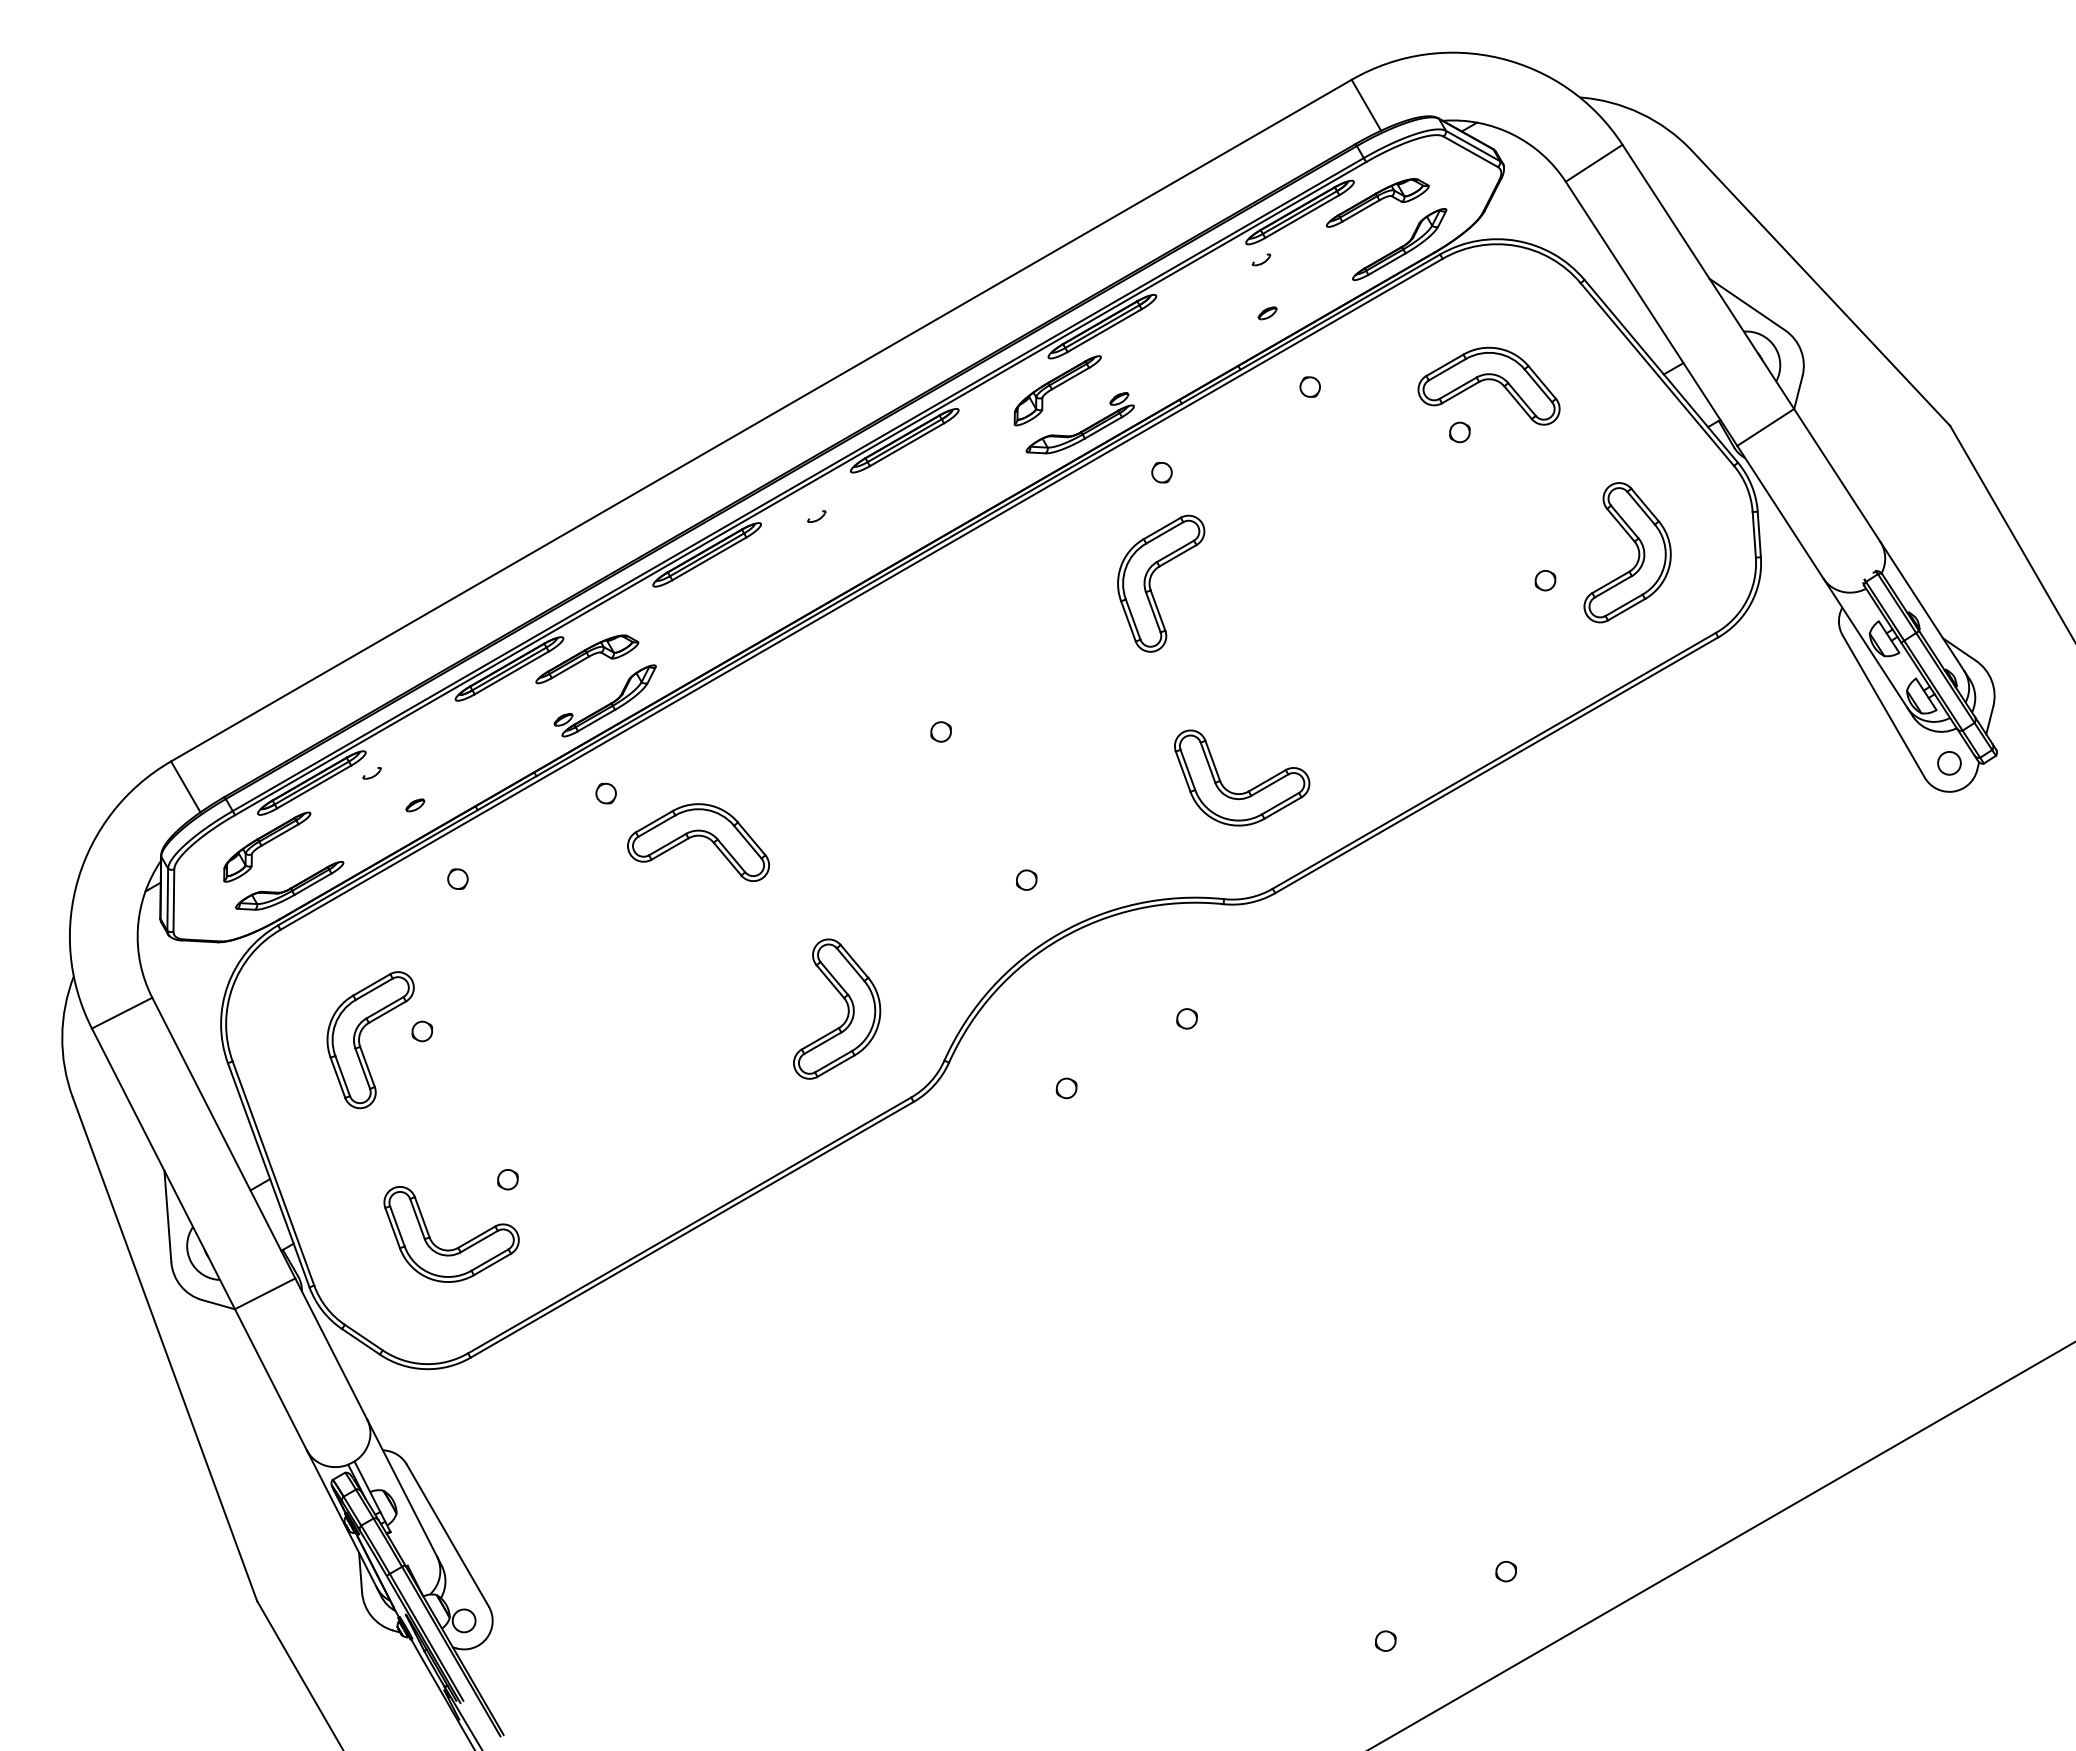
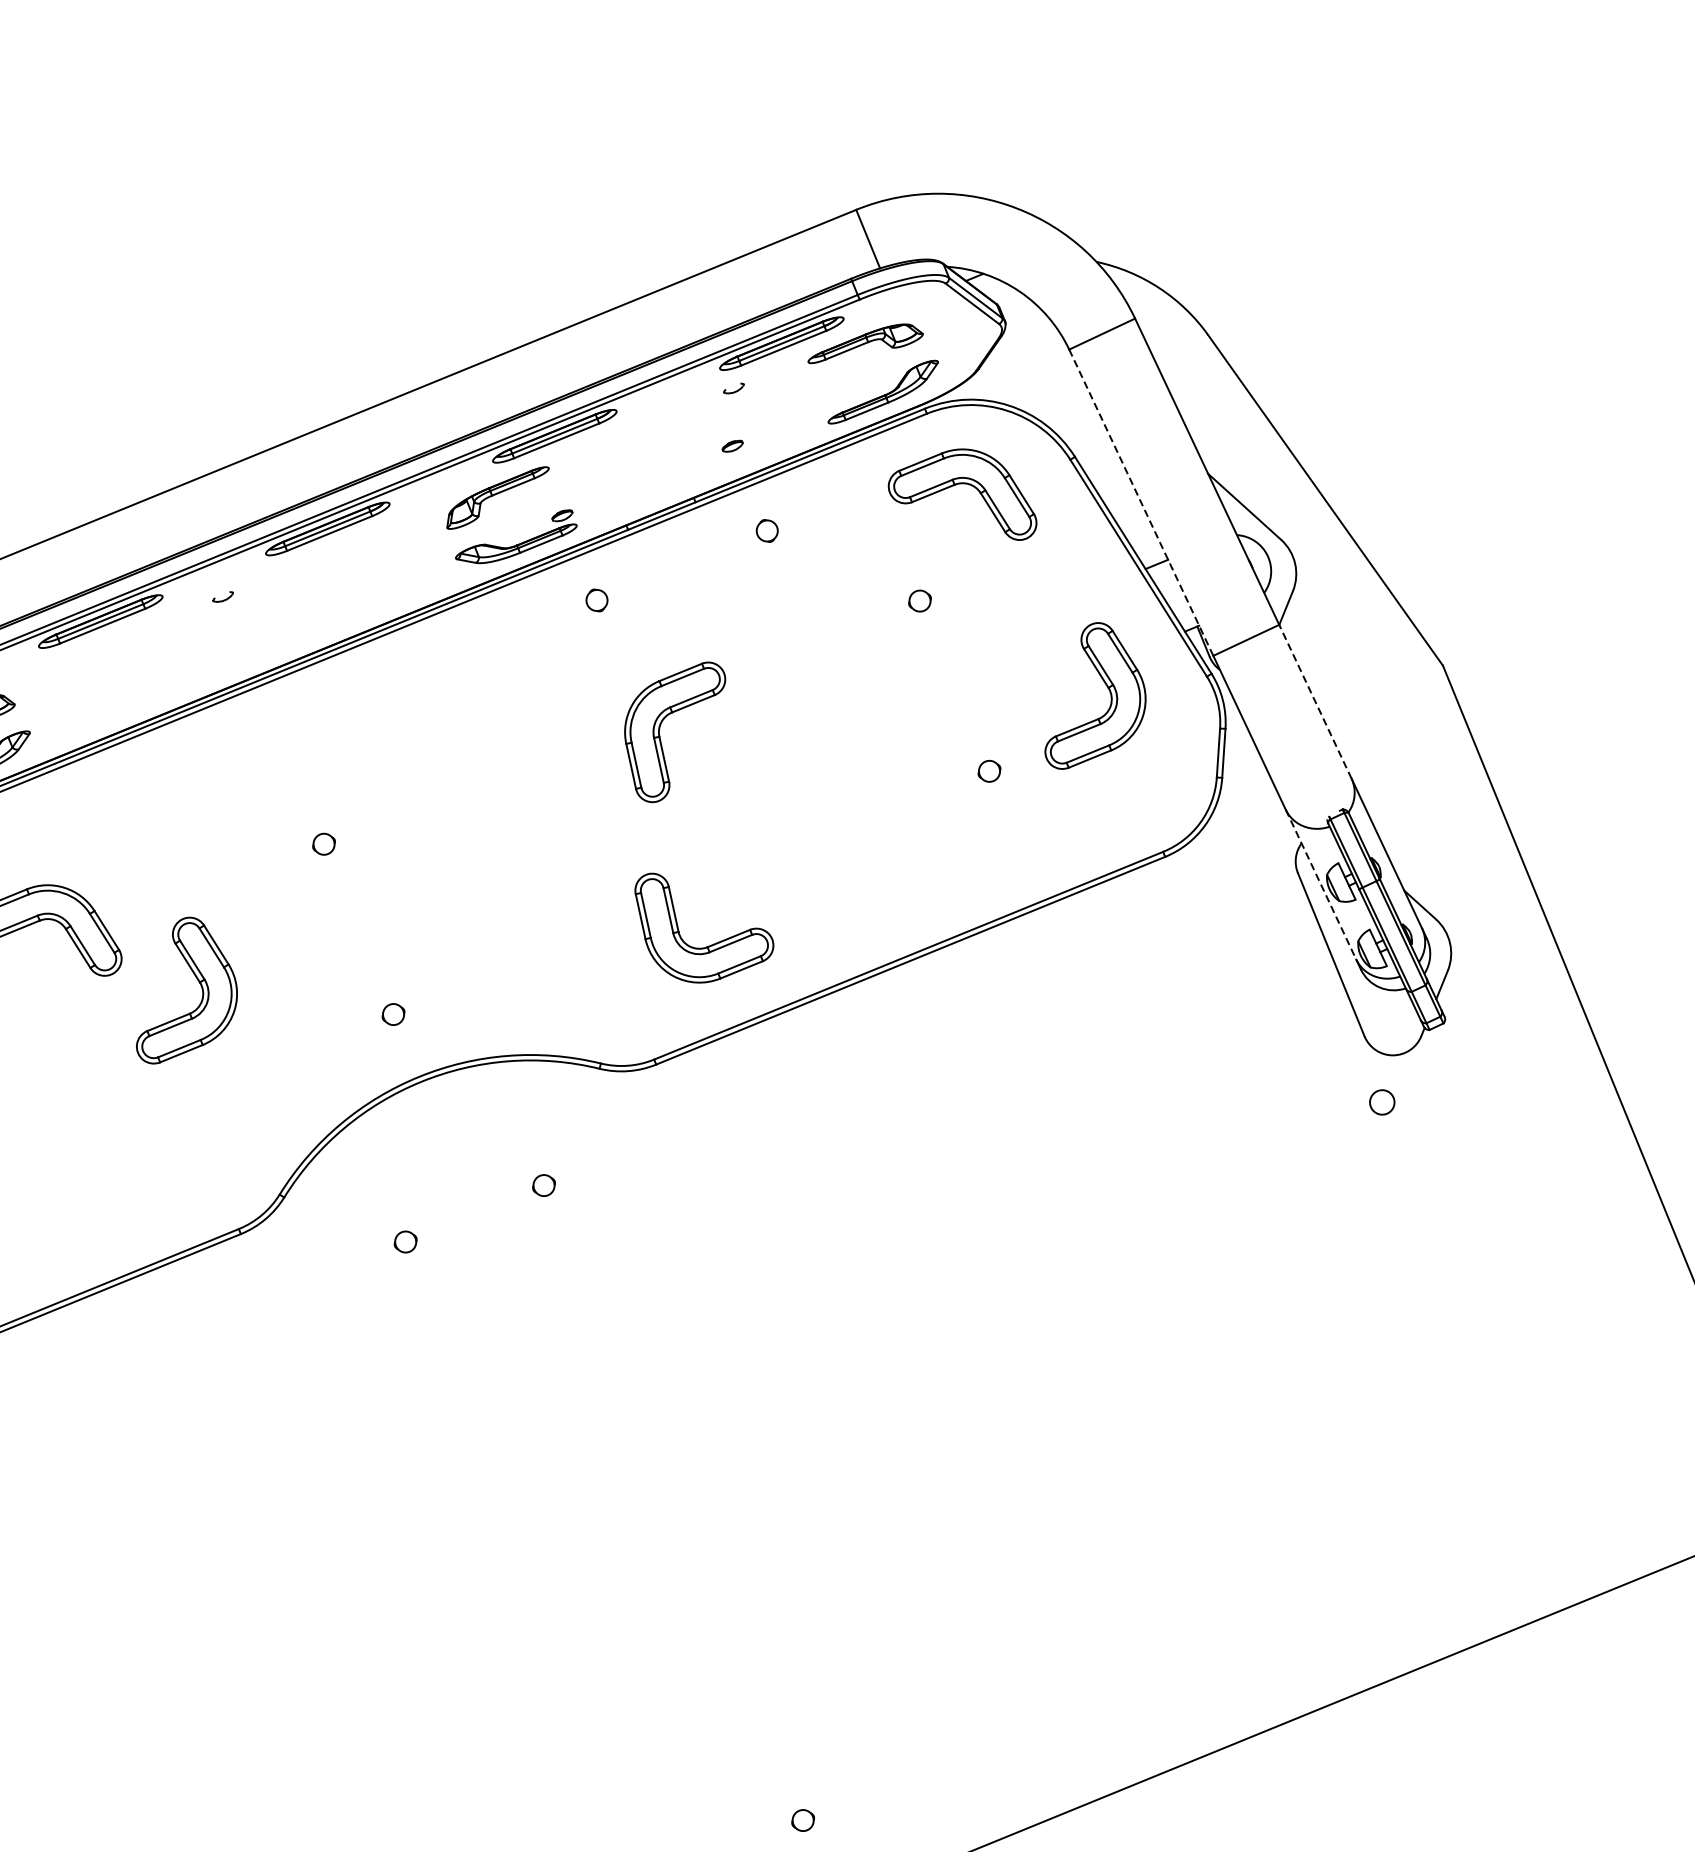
line: (1651, 314) -> (1141, 503), solid -> dashed
part: (1488, 385) -> (964, 490), moved
line: (1836, 474) -> (1314, 700), solid -> dashed
part: (1637, 549) -> (1110, 696), moved
part: (1150, 583) -> (660, 729), moved
line: (1865, 643) -> (1321, 884), solid -> dashed
circle: (1949, 763) -> (1382, 1102), moved
part: (1251, 788) -> (710, 944), moved
part: (846, 1004) -> (201, 989), moved

